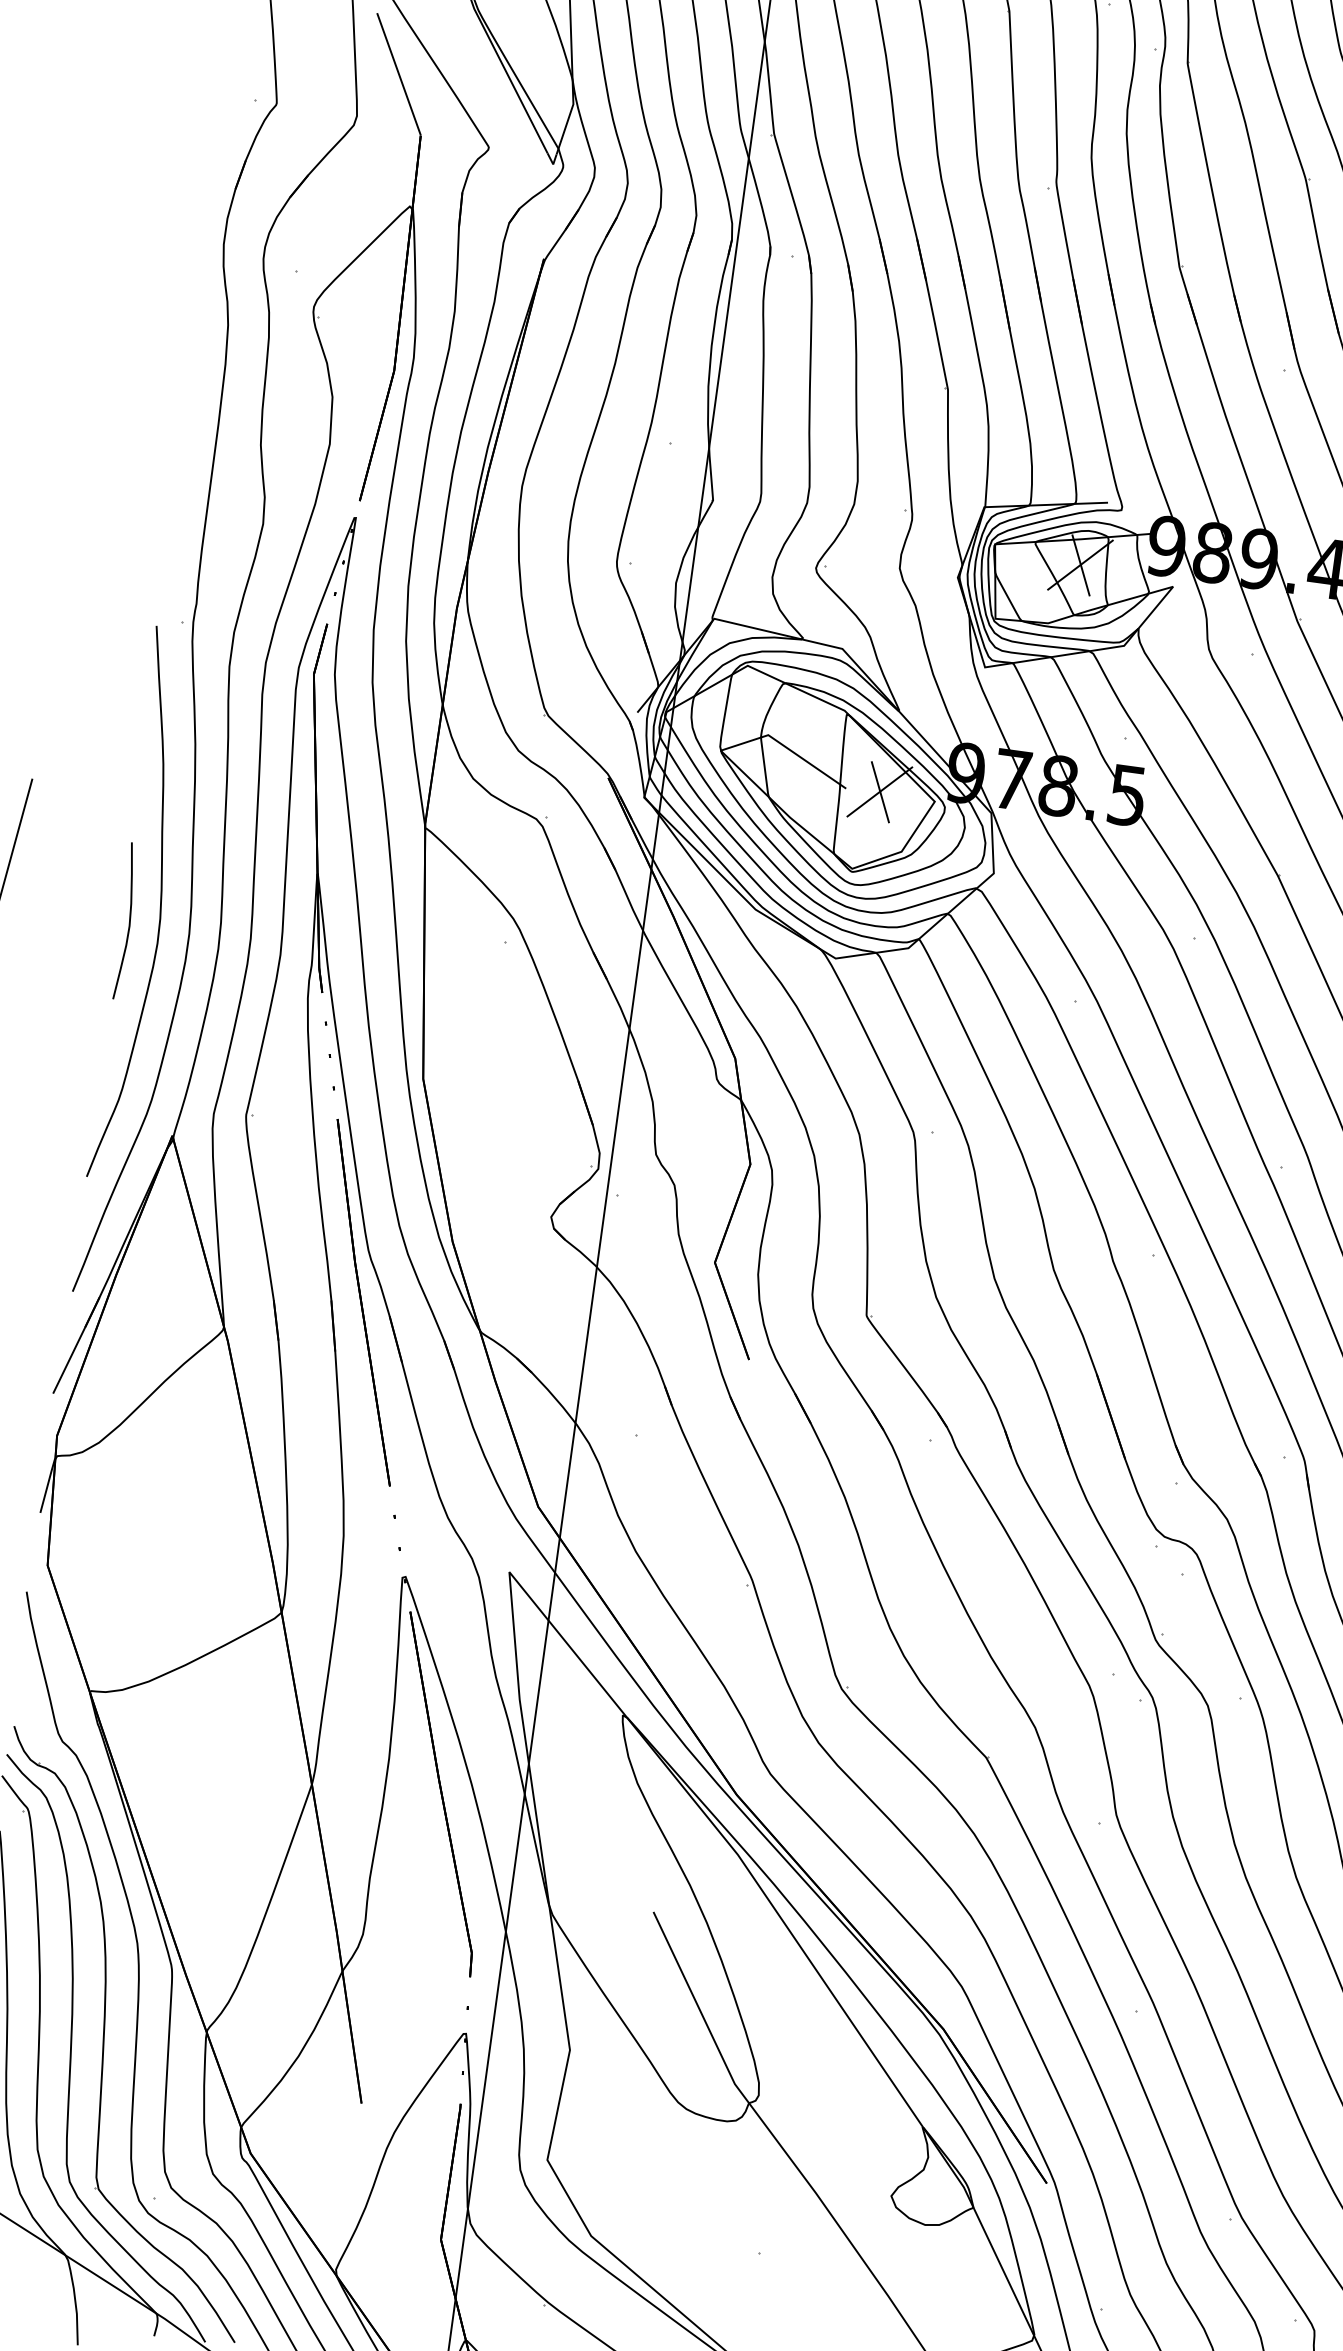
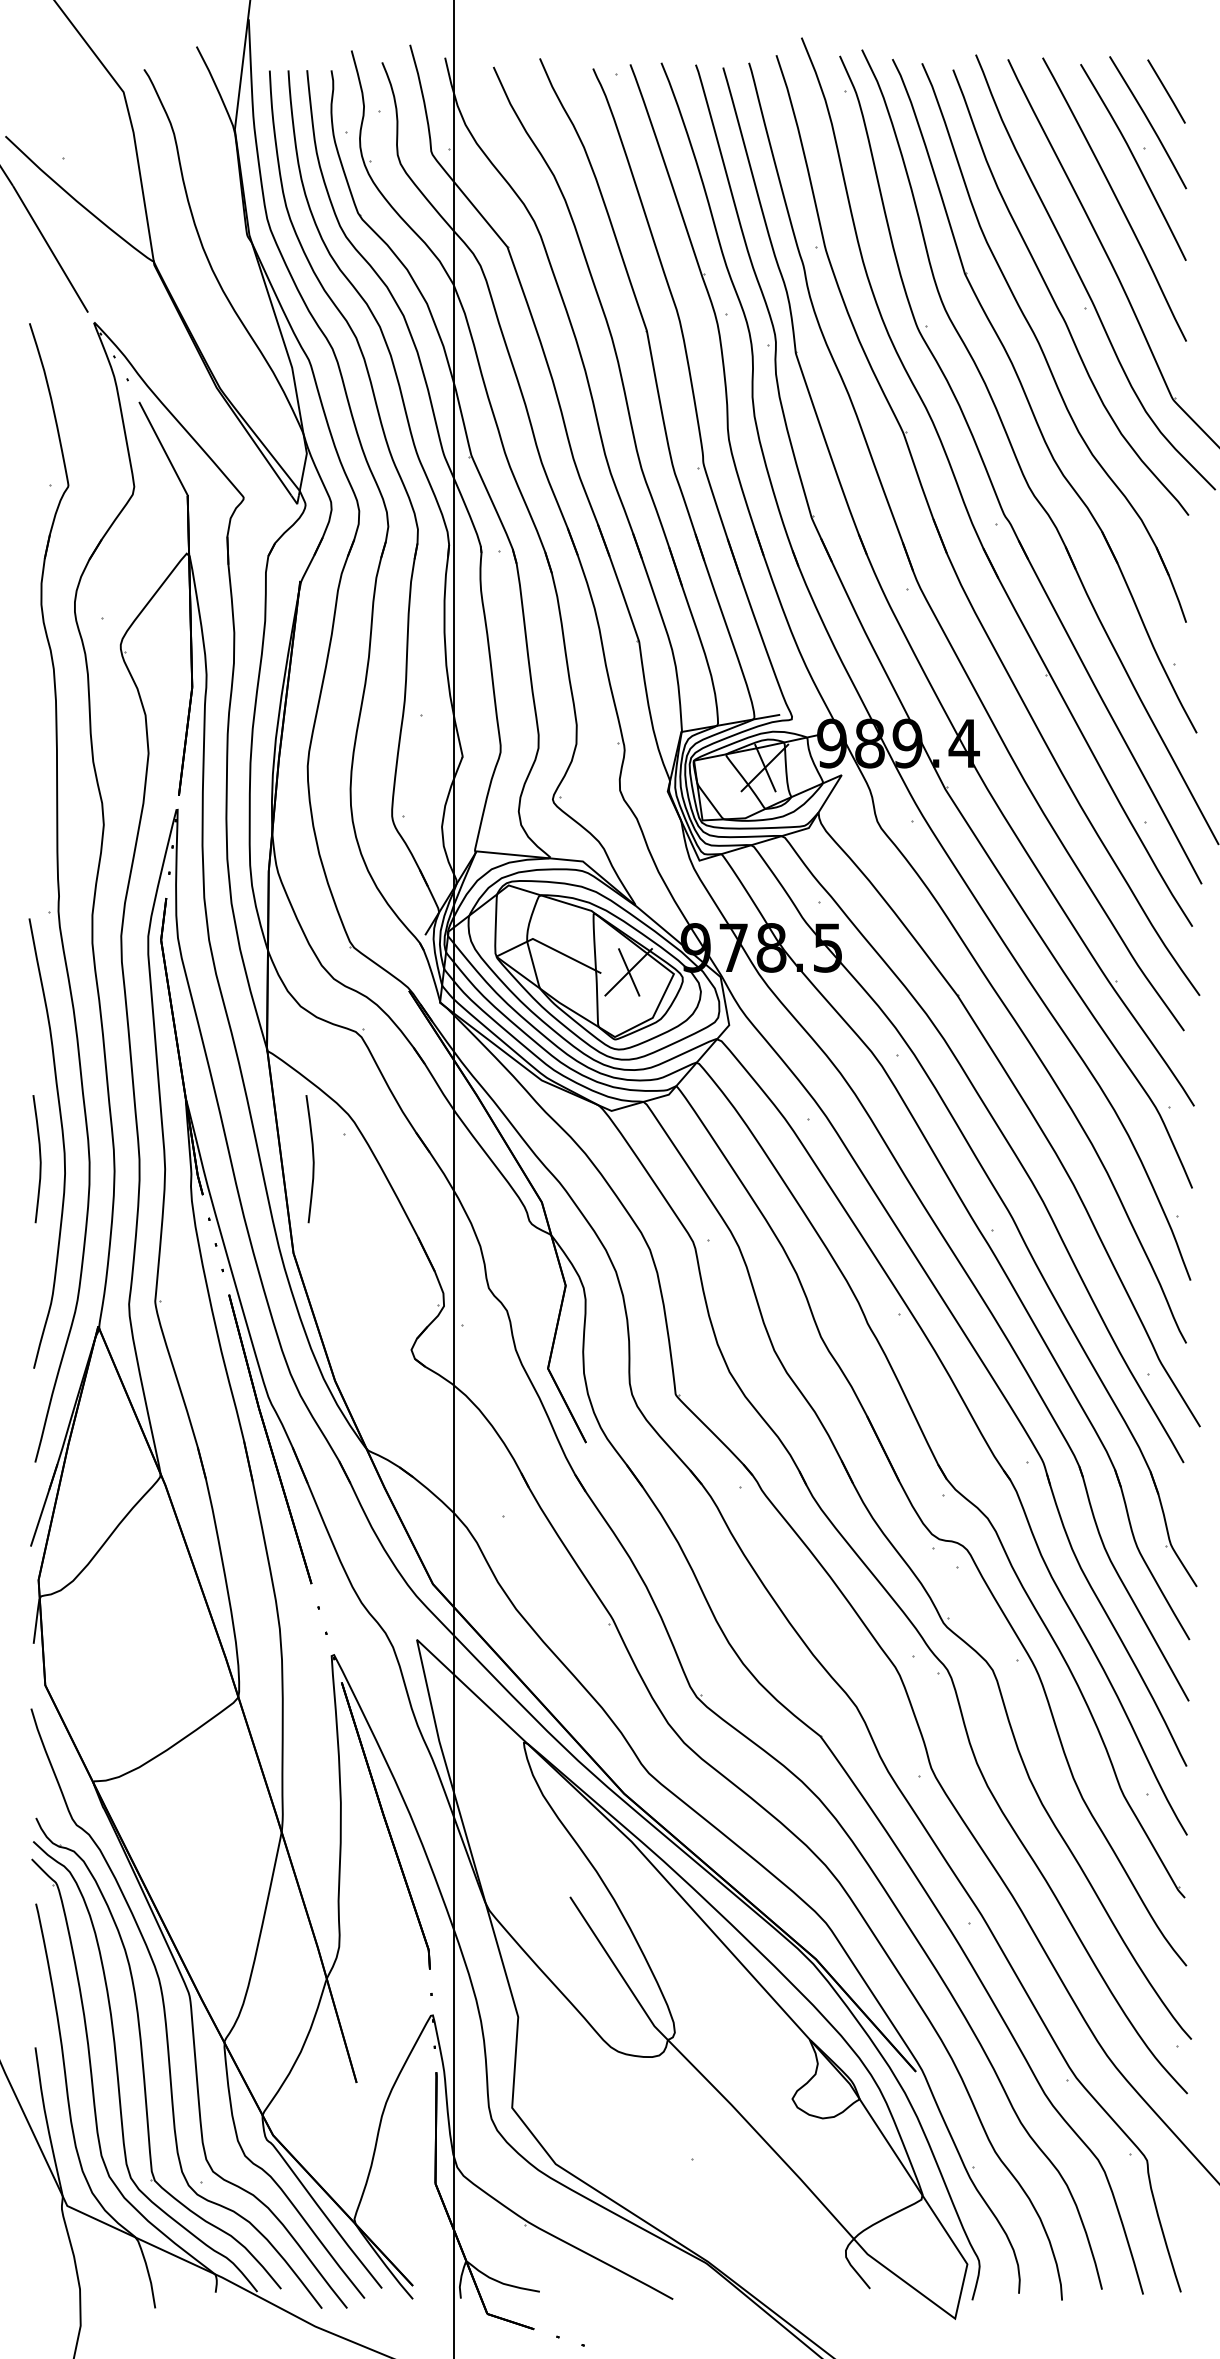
curve: (462, 967) -> (312, 1159), added

